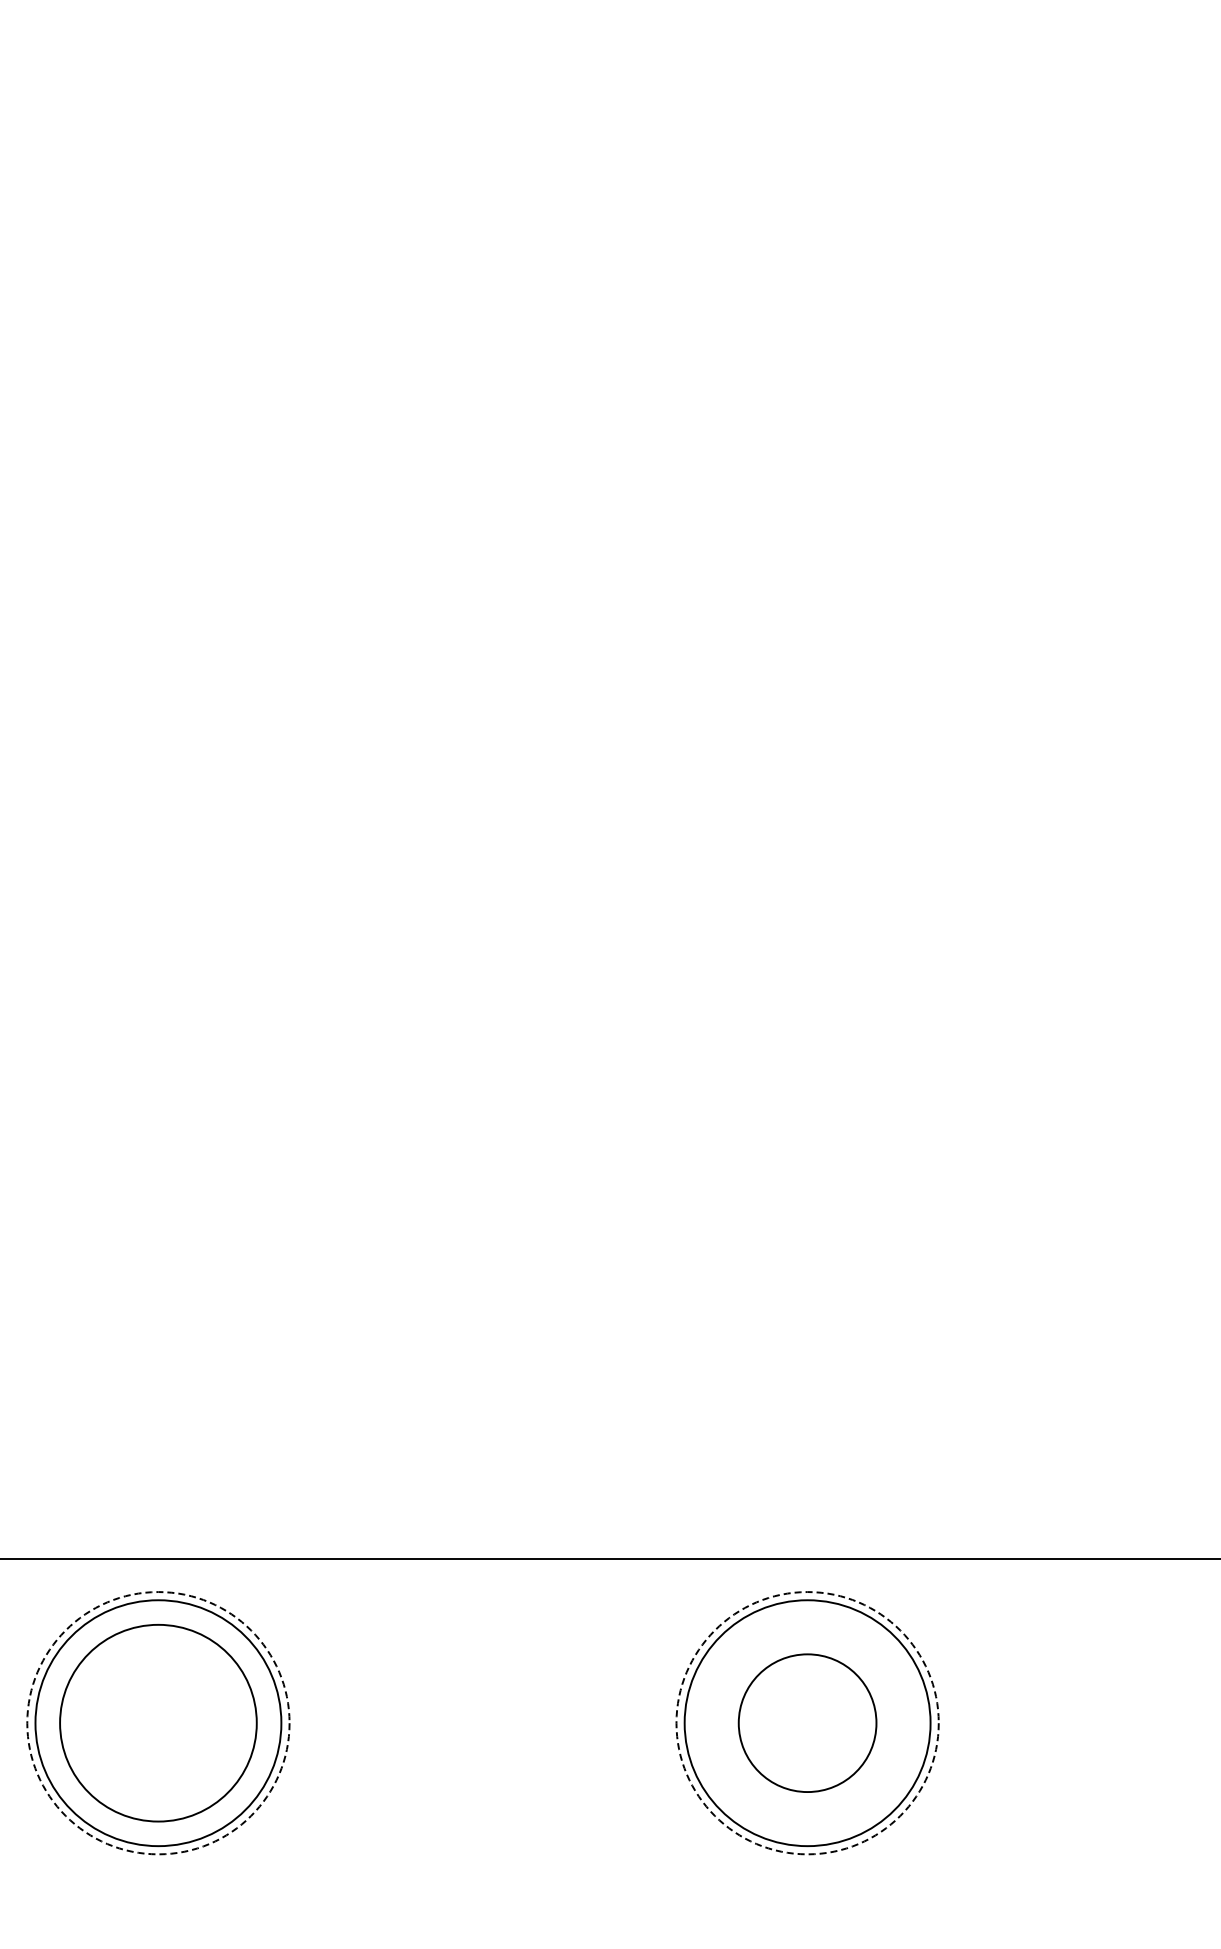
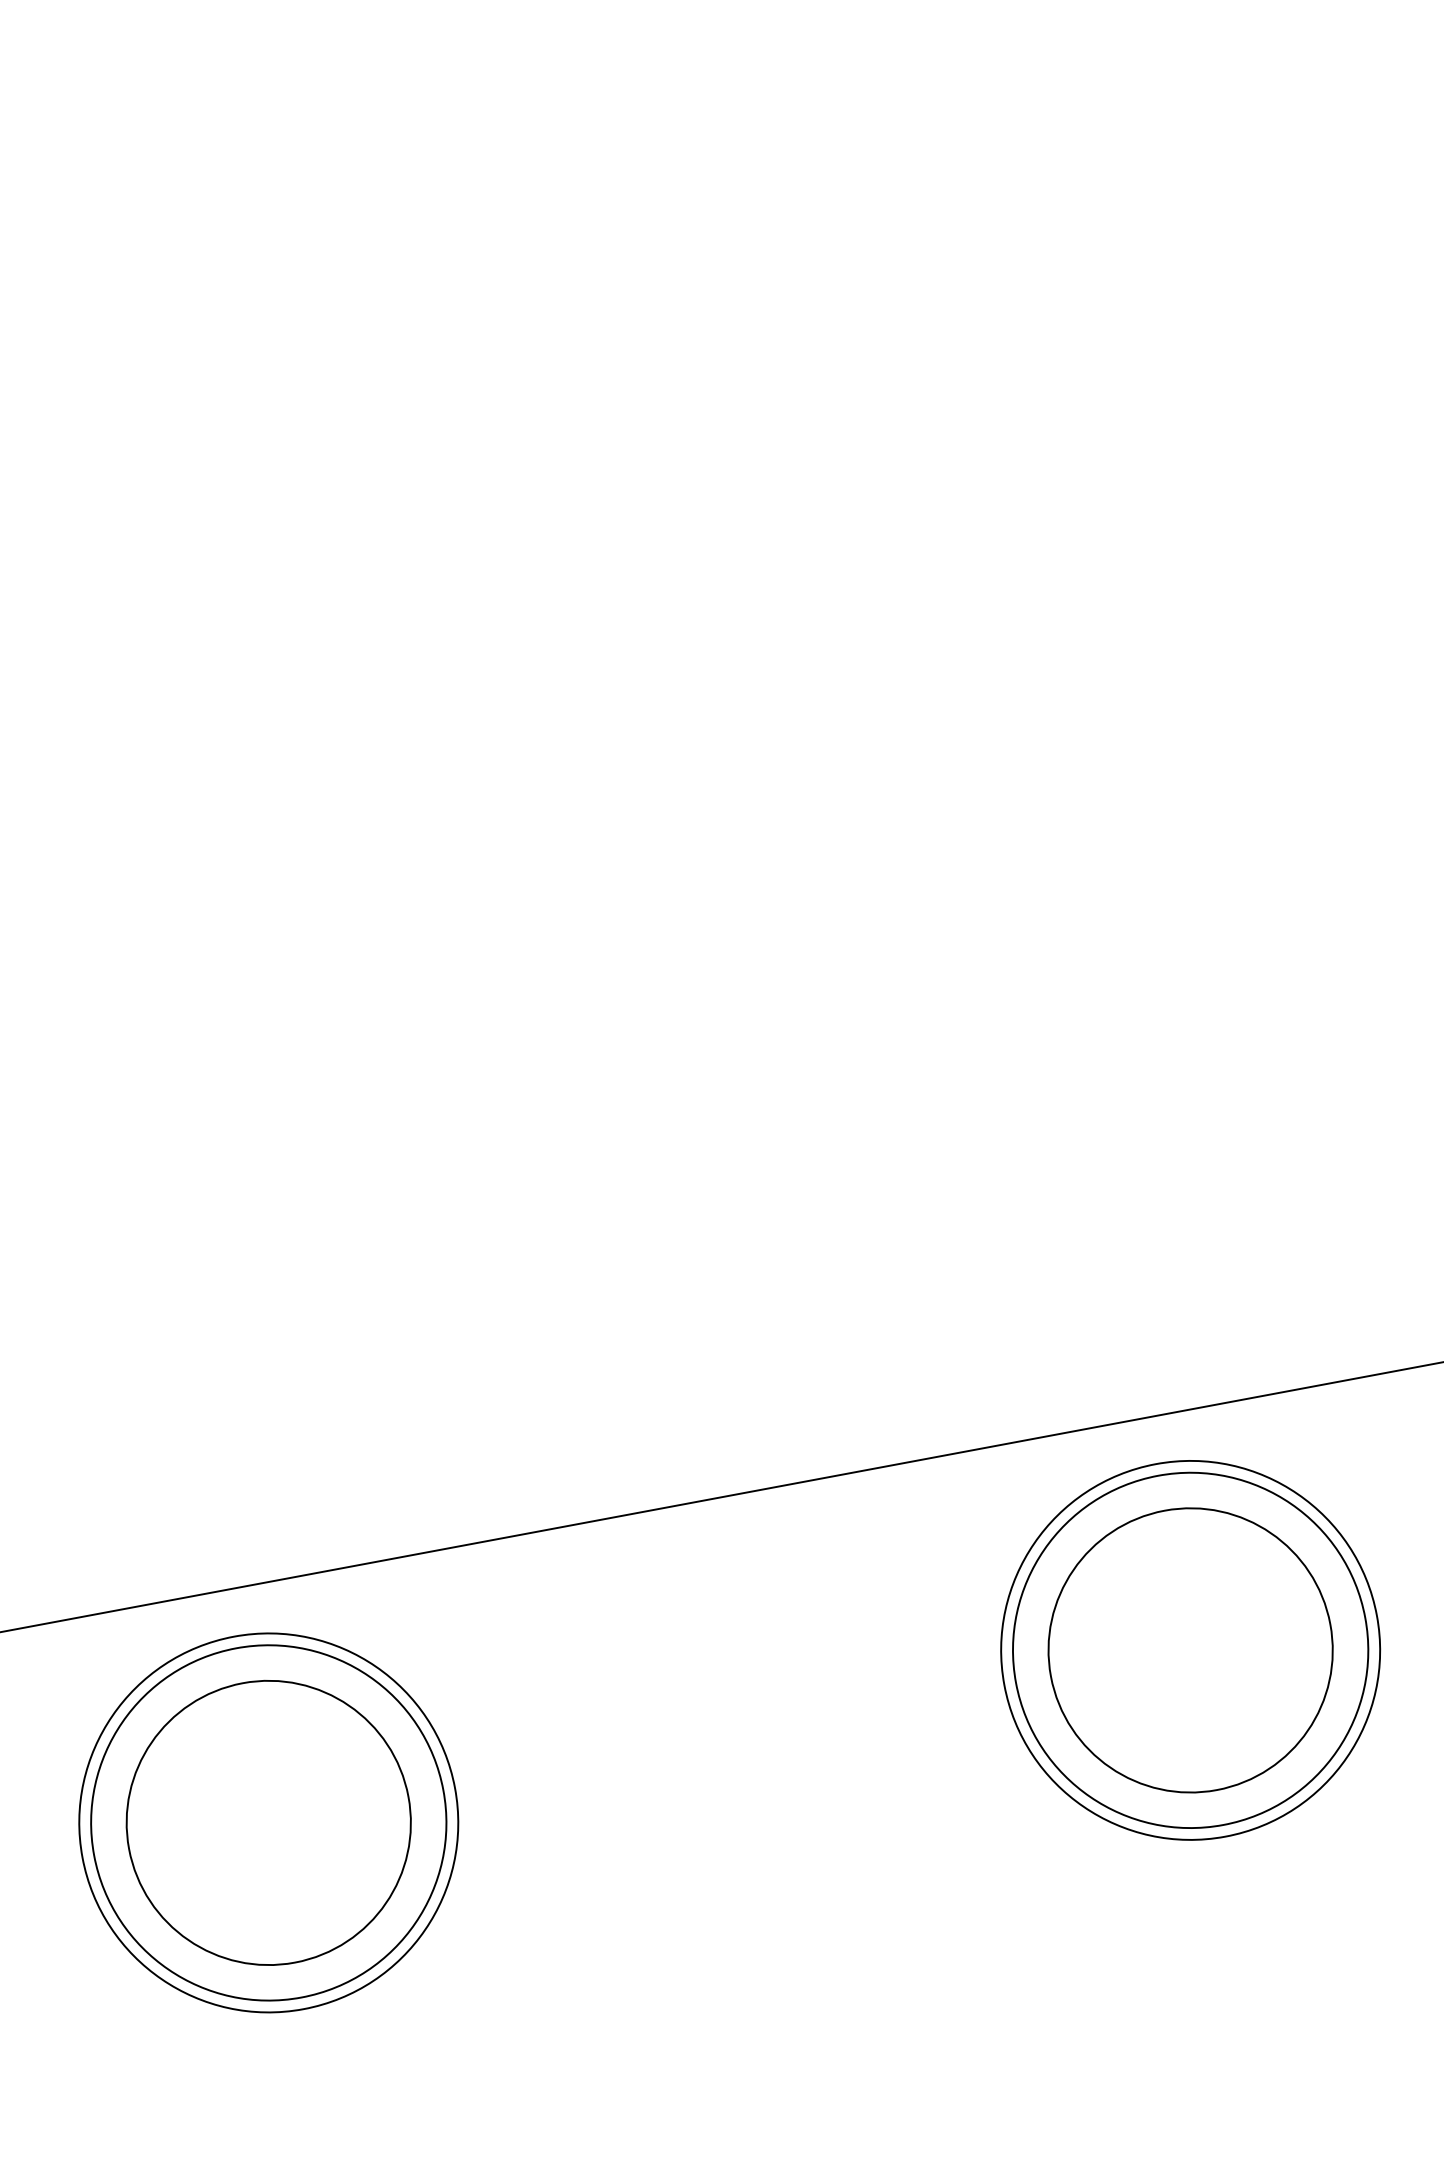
circle: (807, 1722) -> (1190, 1649), size x1.43
circle: (158, 1723) -> (268, 1823), dashed -> solid
circle: (807, 1723) -> (1190, 1650), dashed -> solid

